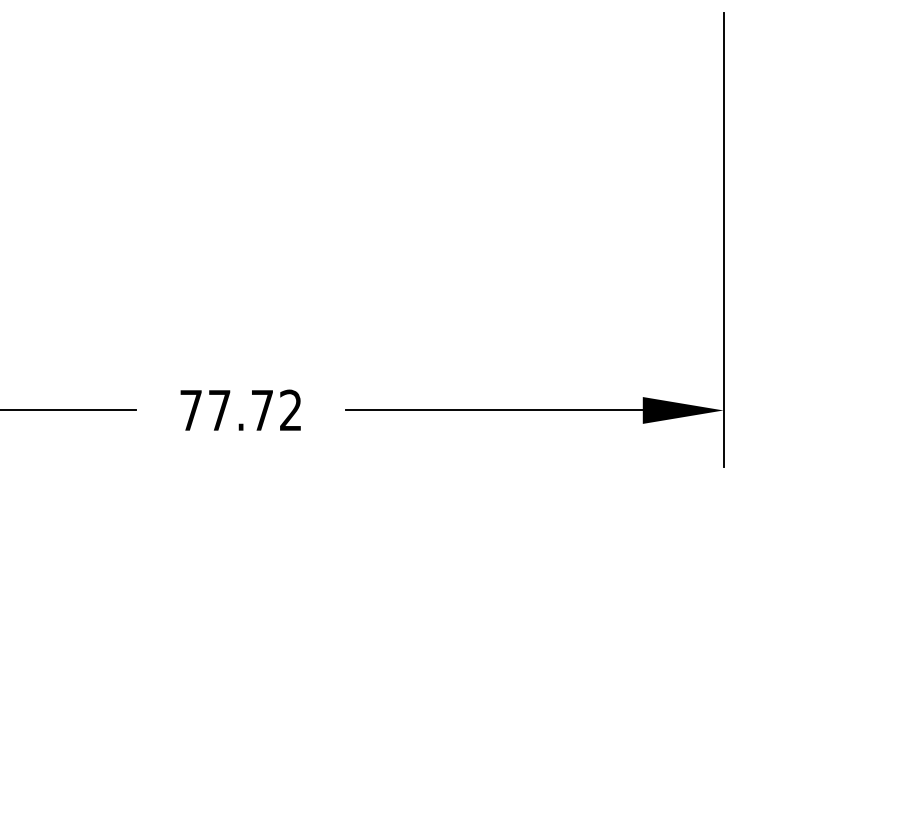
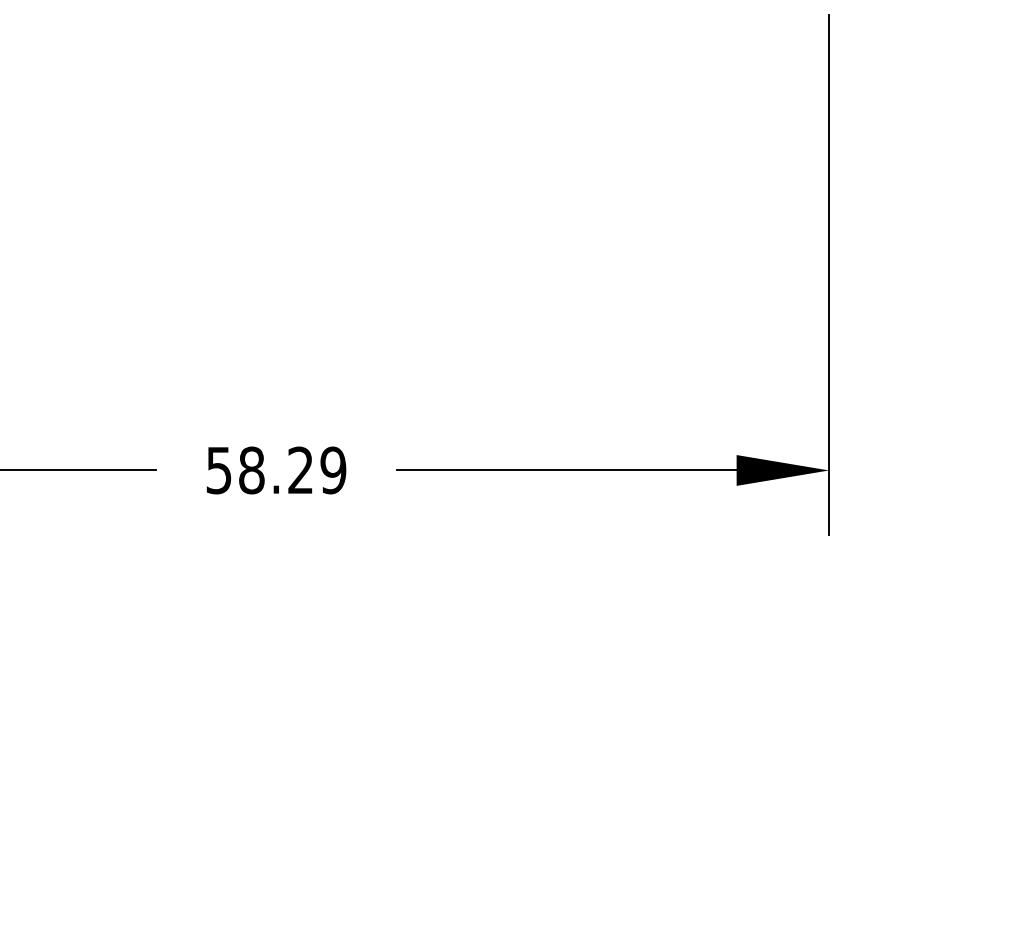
text: (241, 410) -> (276, 470), 77.72 -> 58.29

